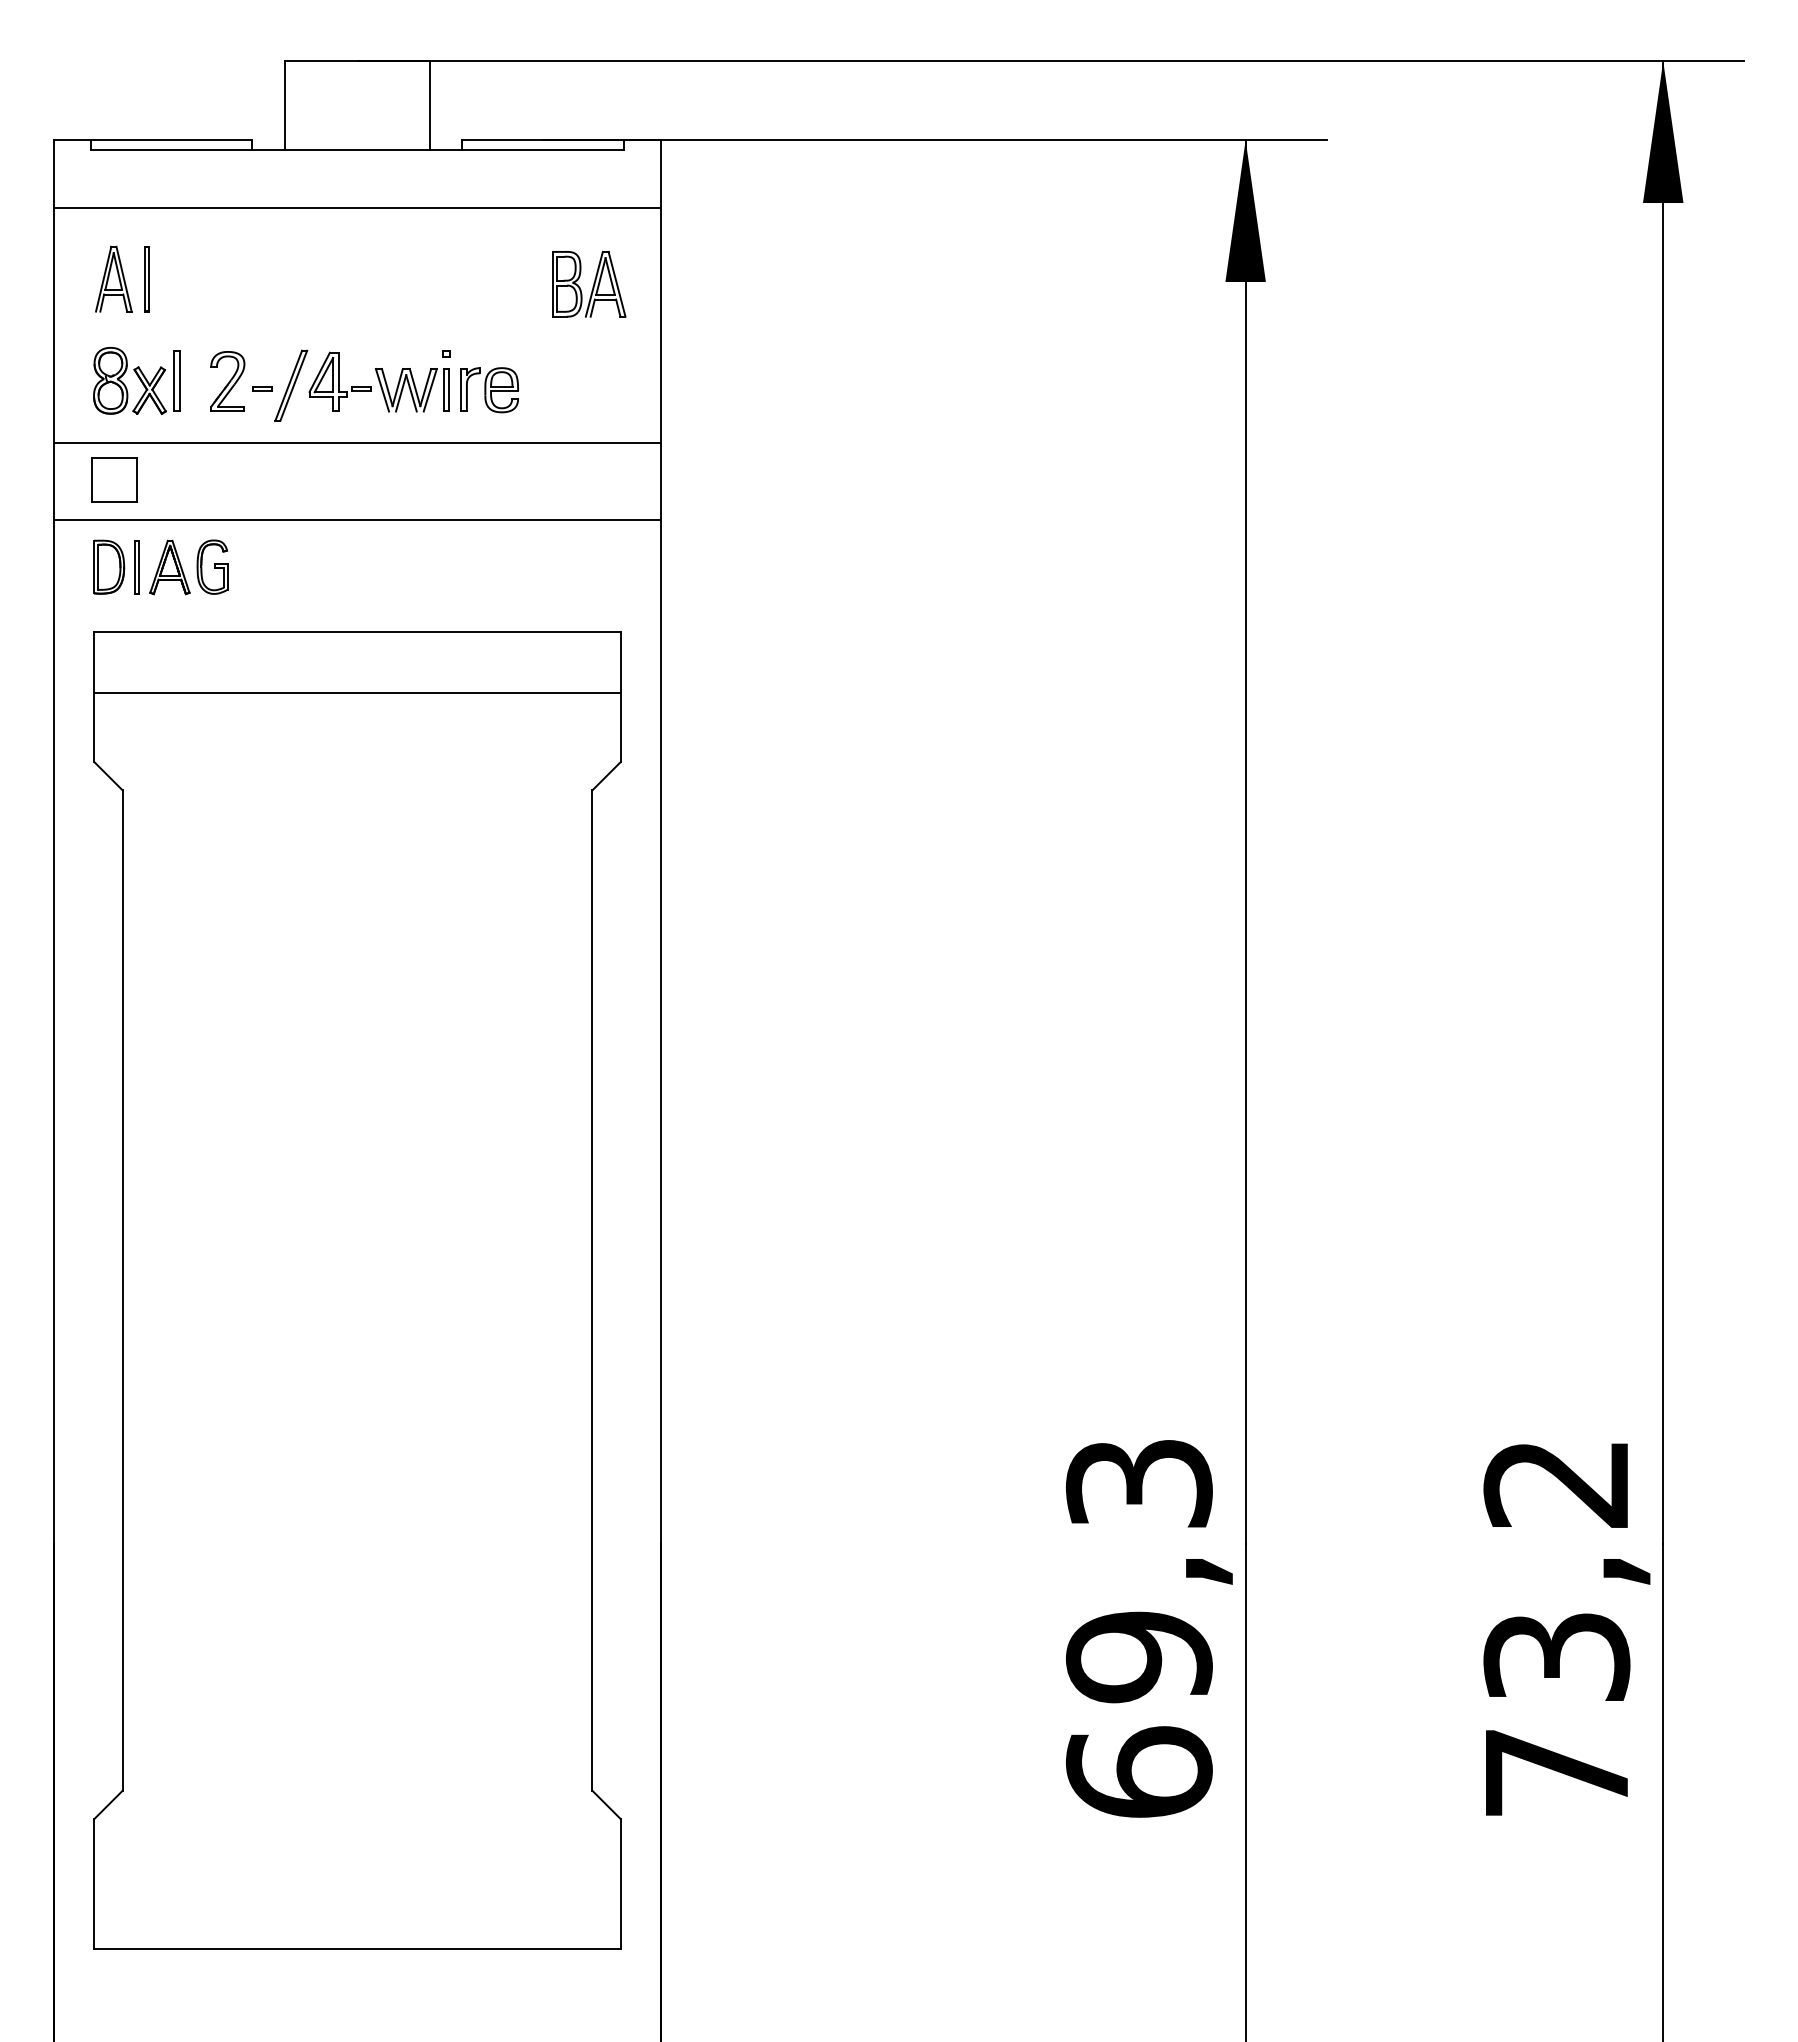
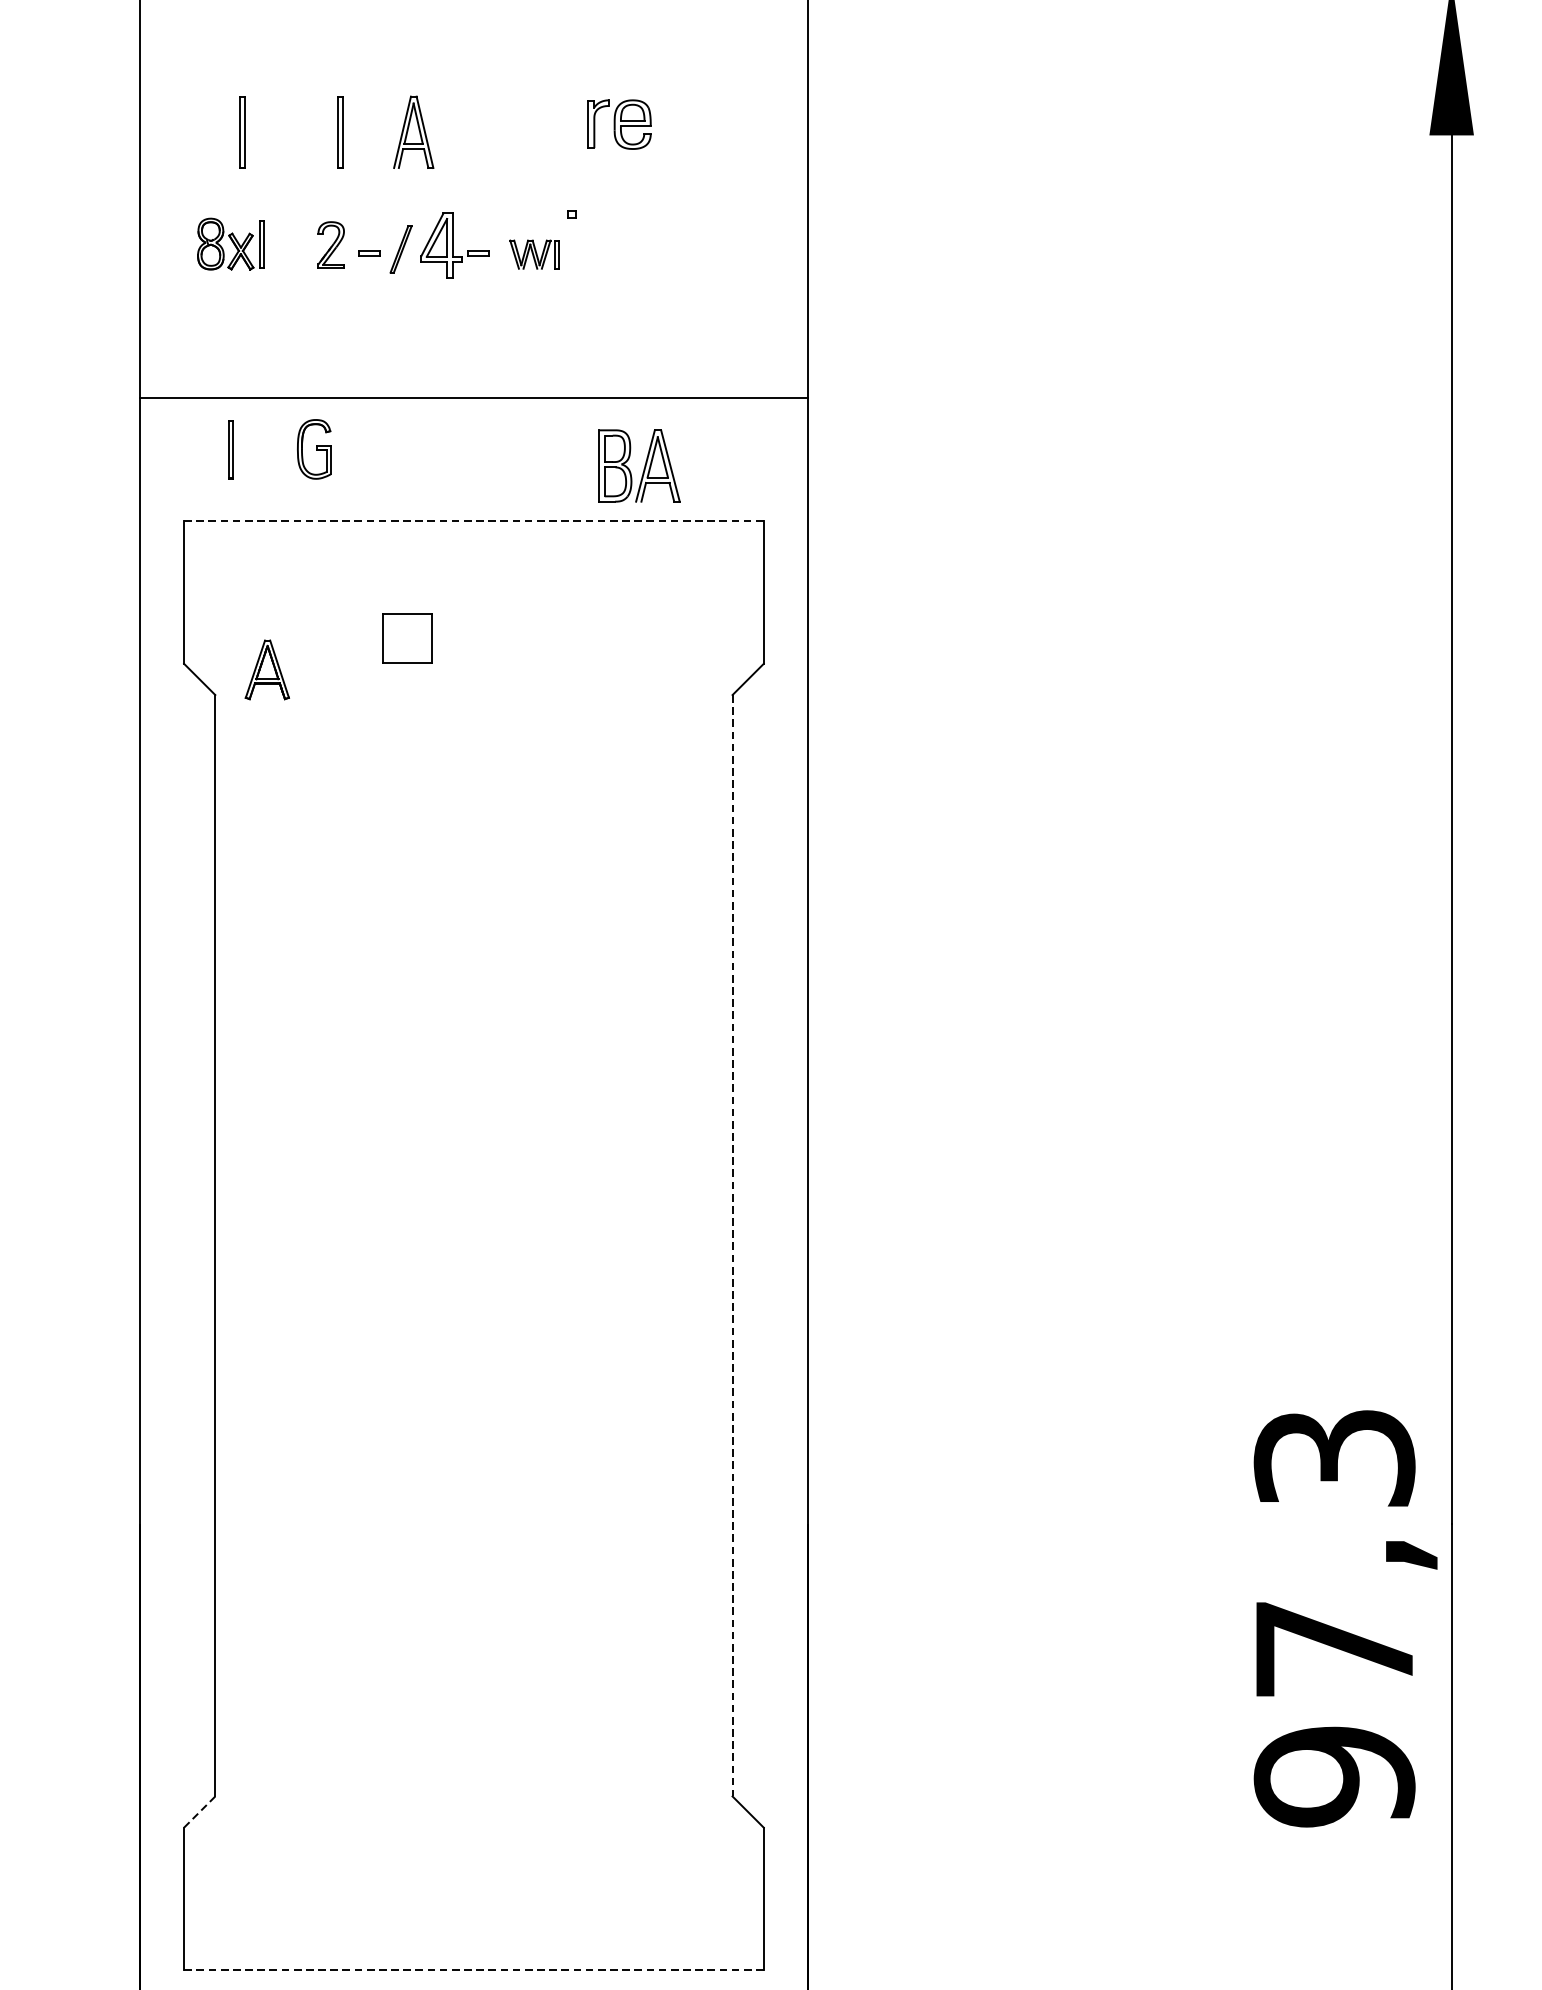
line: (357, 208) -> (473, 54), removed
part: (113, 278) -> (413, 131), moved
part: (235, 279) -> (339, 132), added
part: (589, 283) -> (640, 465), moved
part: (136, 380) -> (230, 243), size x0.7
part: (227, 381) -> (330, 244), size x0.7
part: (291, 385) -> (401, 249), size x0.6
part: (412, 390) -> (534, 254), size x0.6
part: (489, 390) -> (619, 124), moved
line: (357, 442) -> (473, 312), removed
part: (114, 479) -> (407, 637), moved
part: (109, 566) -> (200, 448), removed
part: (169, 567) -> (266, 669), moved
line: (358, 632) -> (475, 521), solid -> dashed
line: (357, 693) -> (473, 588), removed
line: (592, 1291) -> (732, 1246), solid -> dashed
text: (1138, 1714) -> (1333, 1712), 69,3 -> 97,3
line: (108, 1804) -> (199, 1811), solid -> dashed
line: (357, 1948) -> (473, 1970), solid -> dashed

